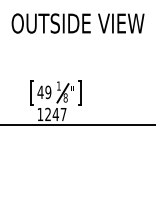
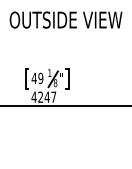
text: (39, 113) -> (33, 96), 1247 -> 4247

